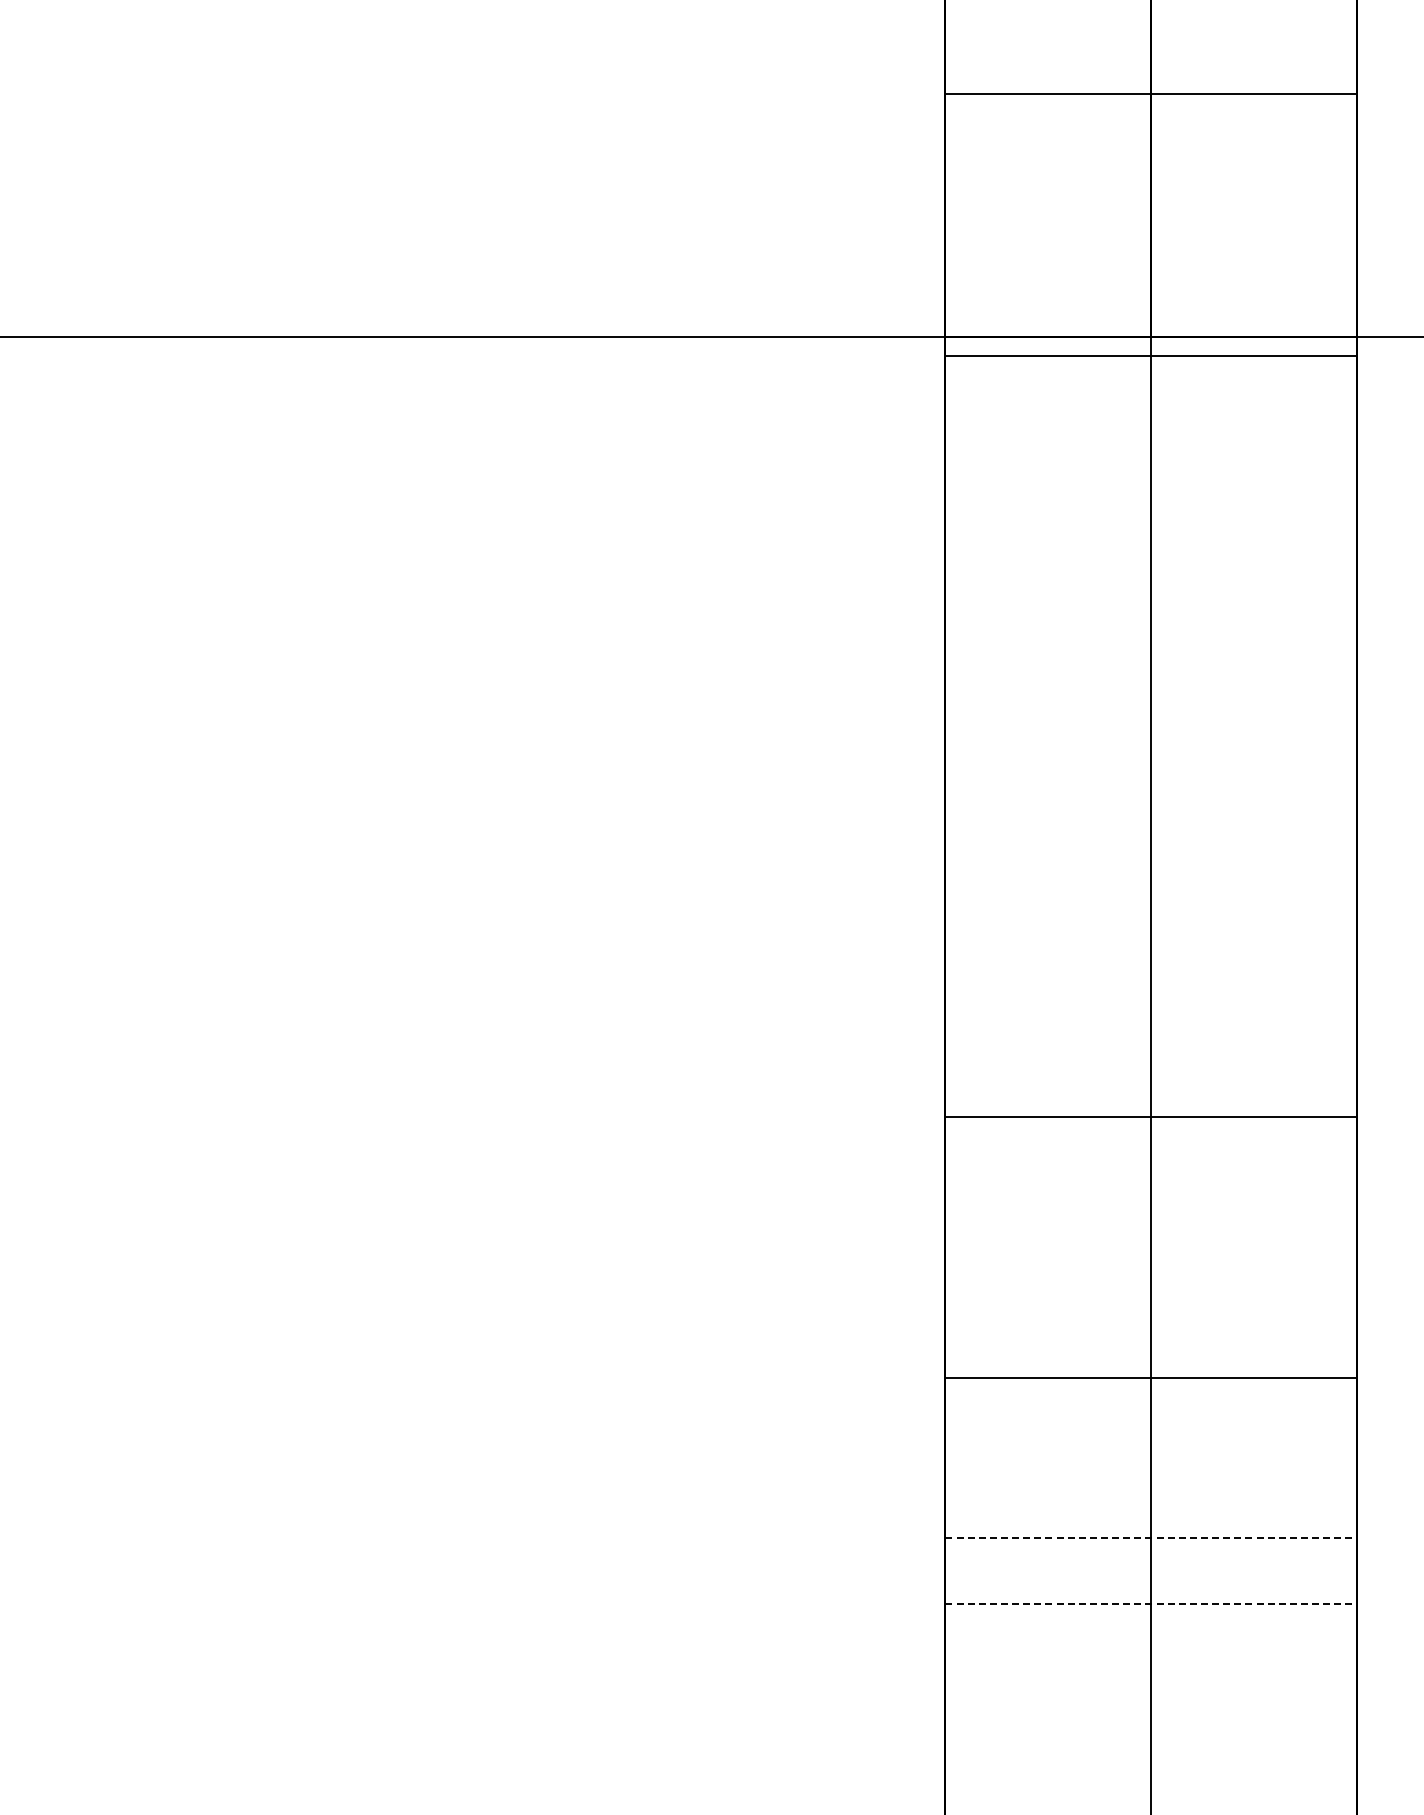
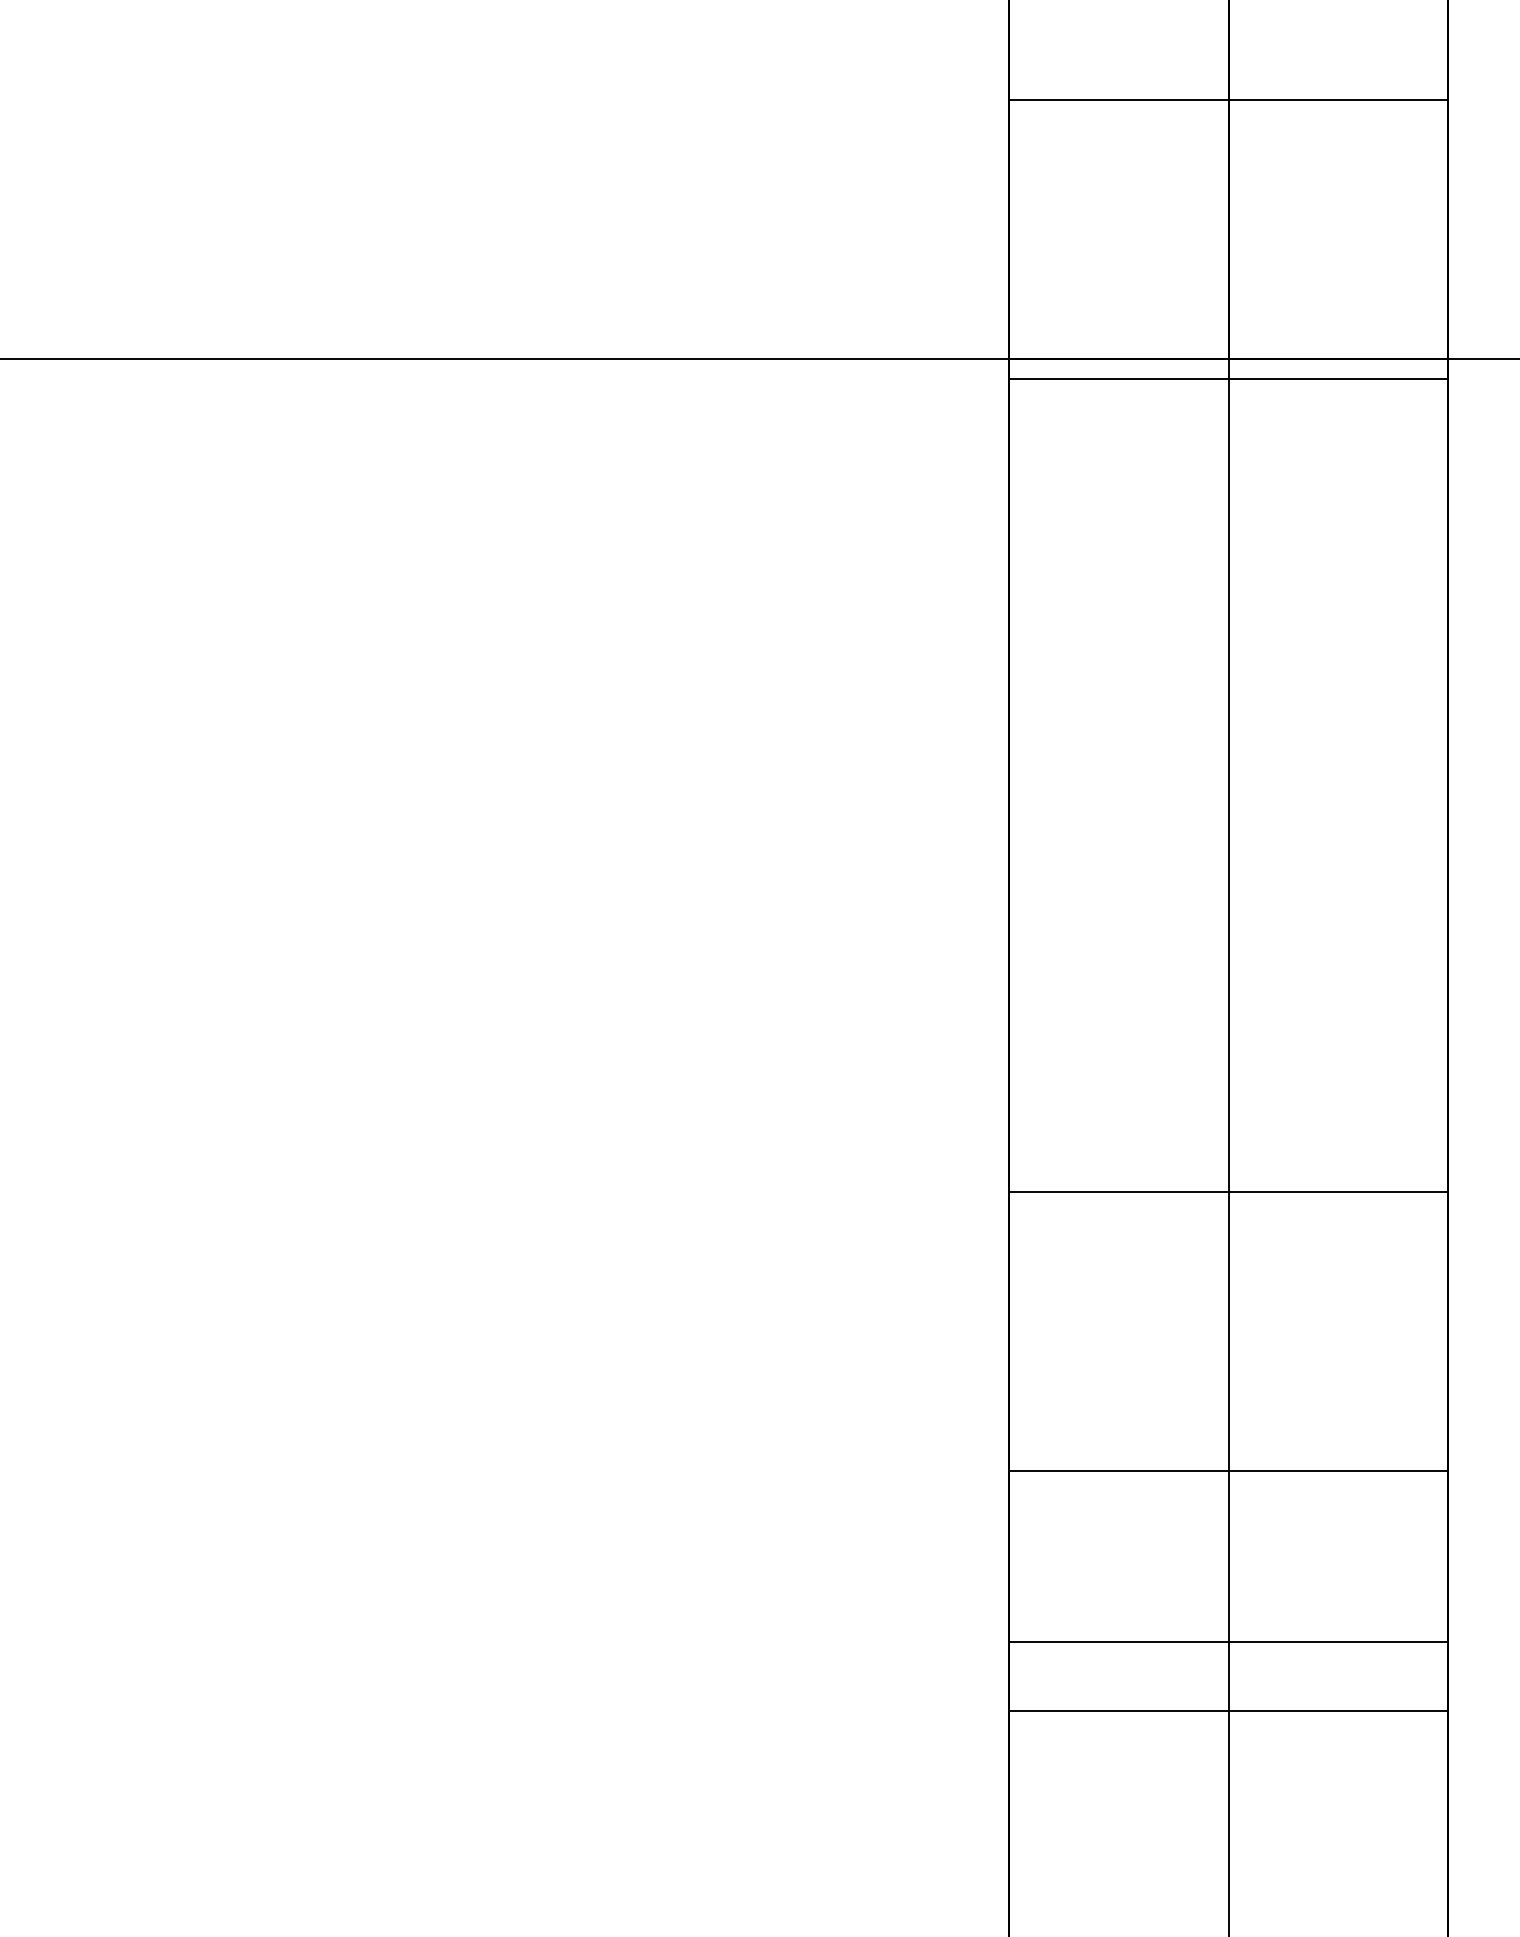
line: (1150, 1538) -> (1228, 1641), dashed -> solid
line: (1150, 1603) -> (1228, 1711), dashed -> solid

